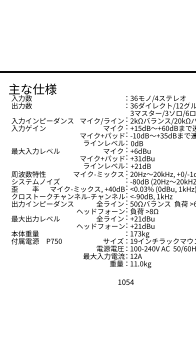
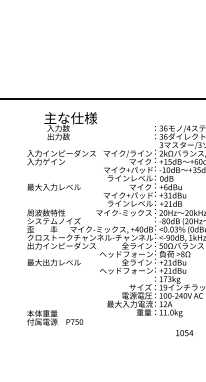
text: (32, 95) -> (70, 125), moved
text: (36, 237) -> (54, 317), moved
text: (125, 281) -> (184, 332), moved

